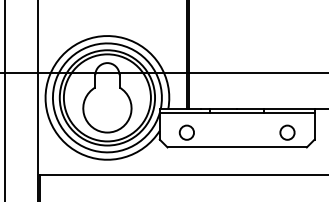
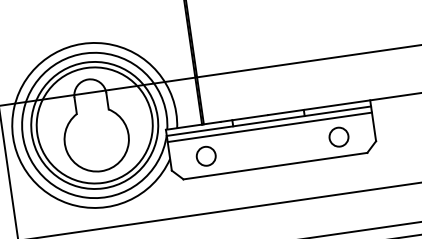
line: (236, 118) -> (269, 128), added

